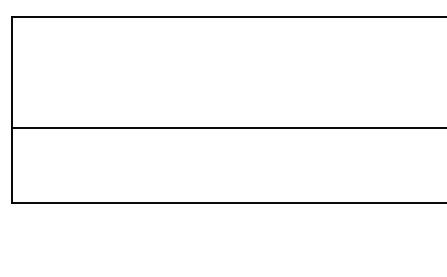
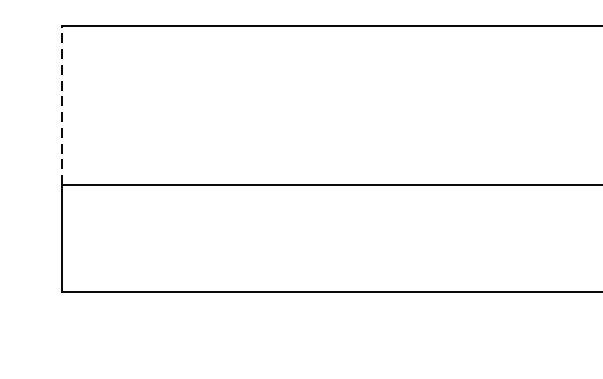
line: (12, 72) -> (63, 105), solid -> dashed

